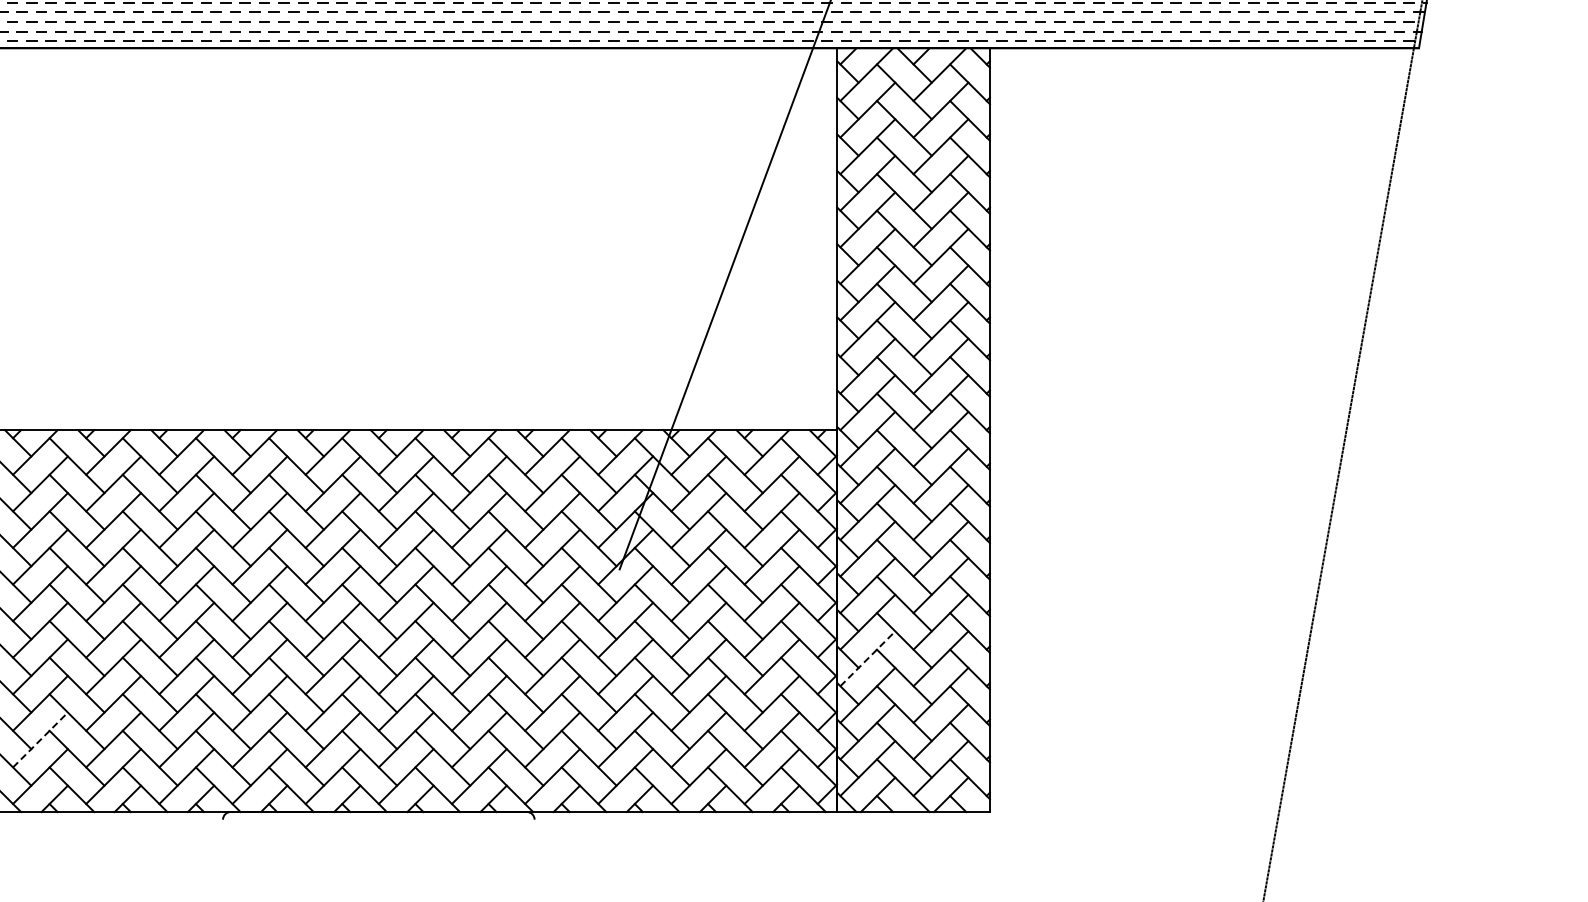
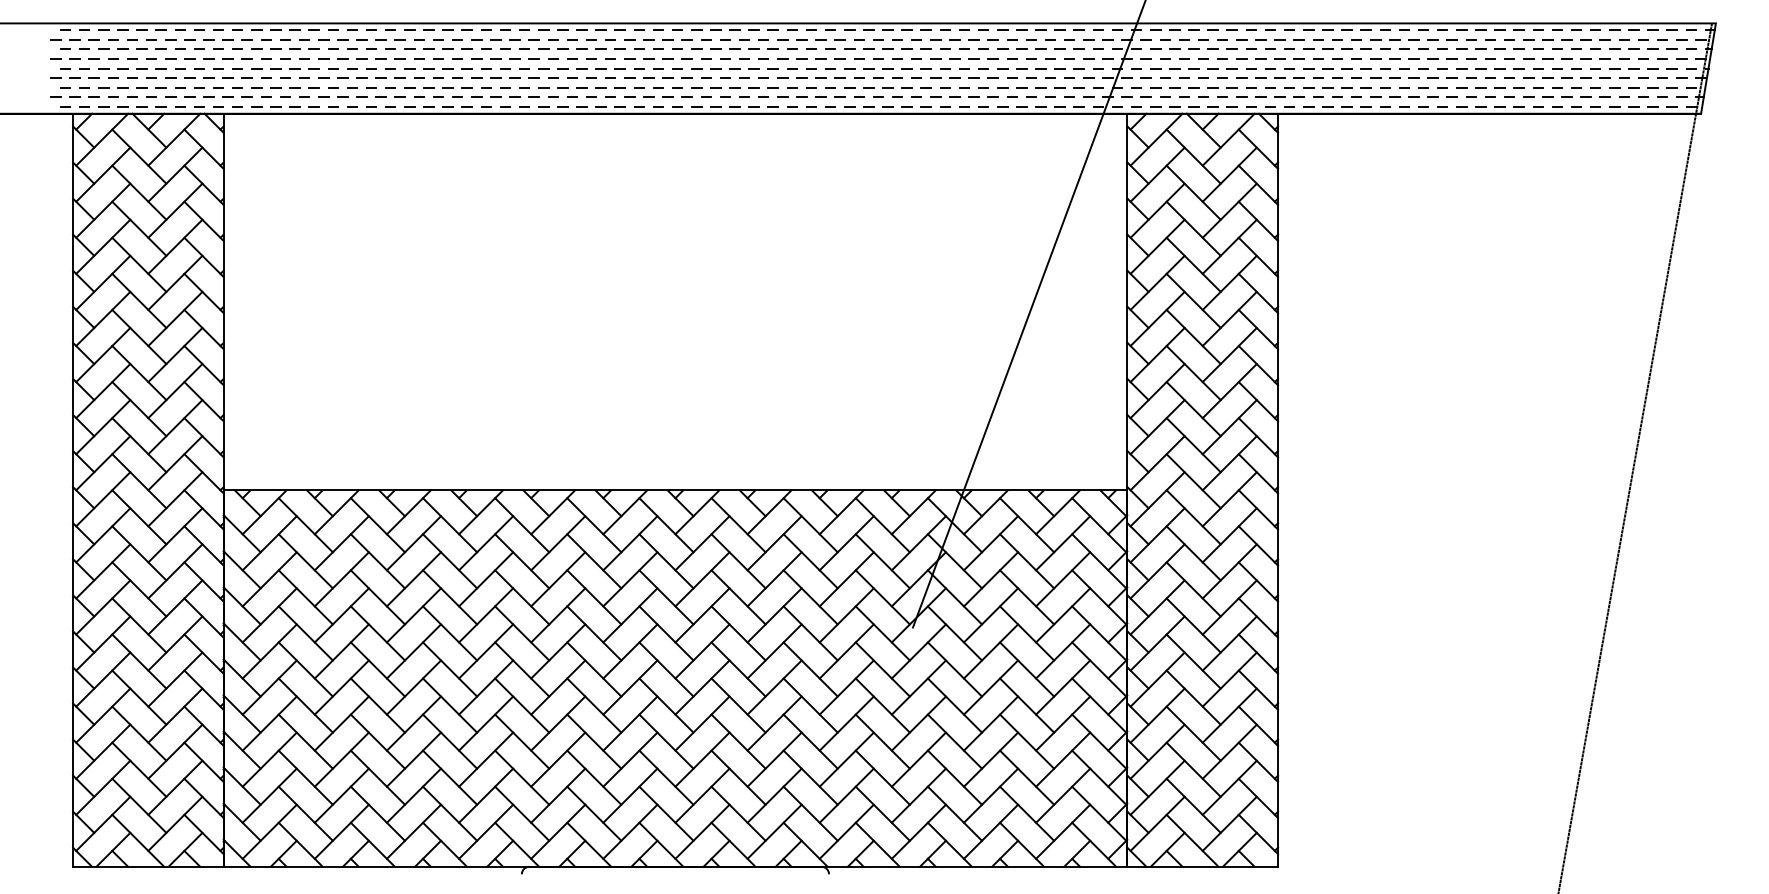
line: (867, 658) -> (1157, 715), dashed -> solid
line: (41, 739) -> (342, 795), dashed -> solid

